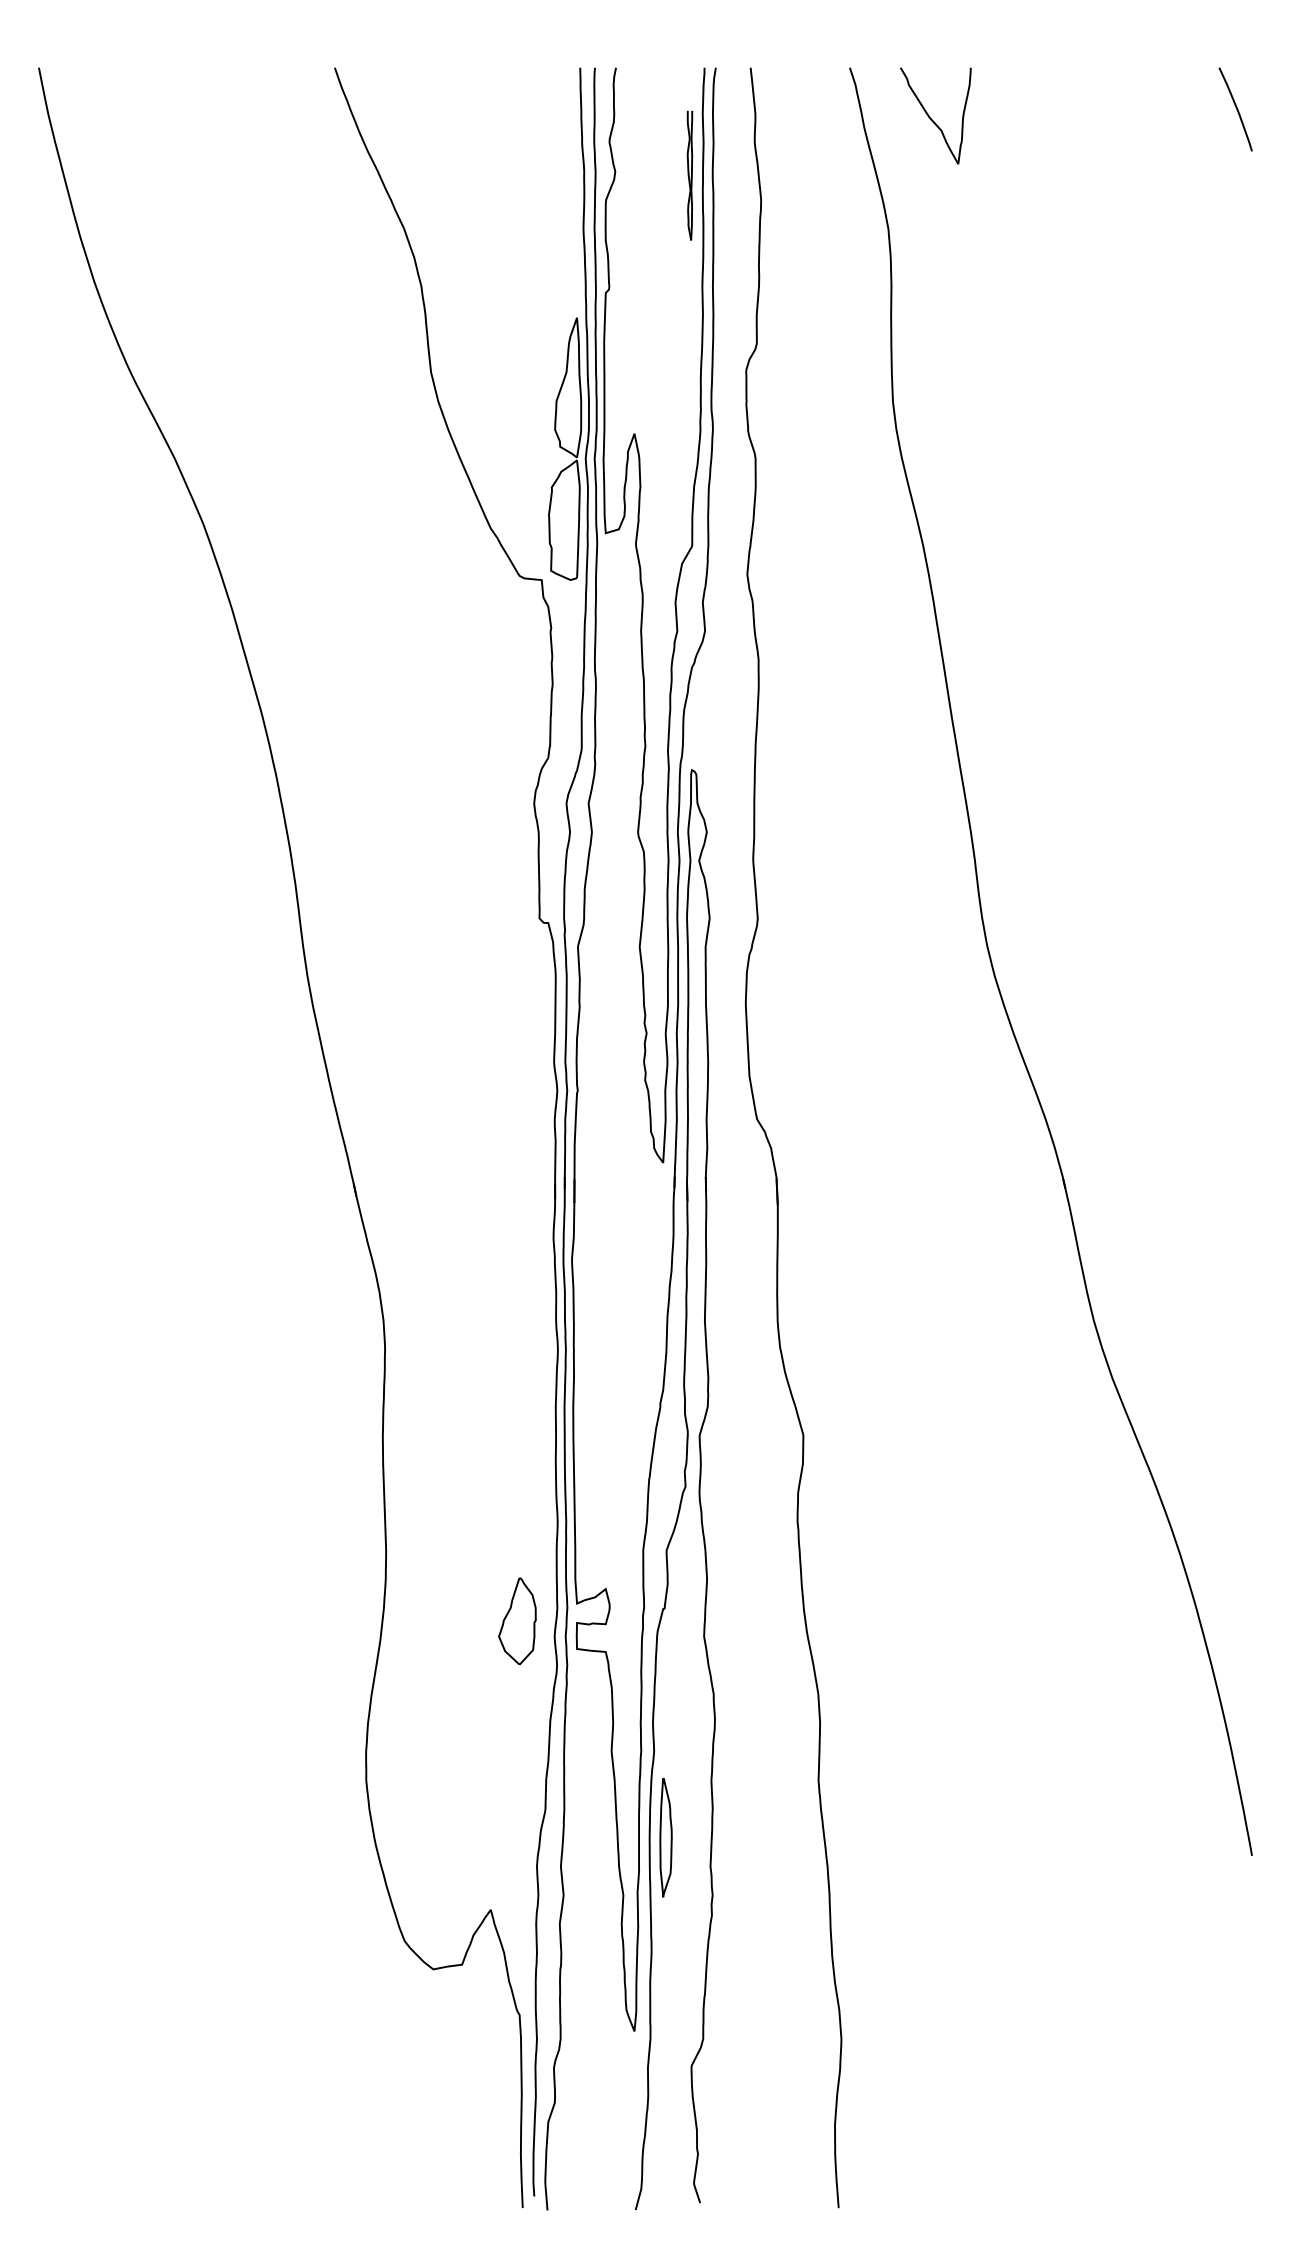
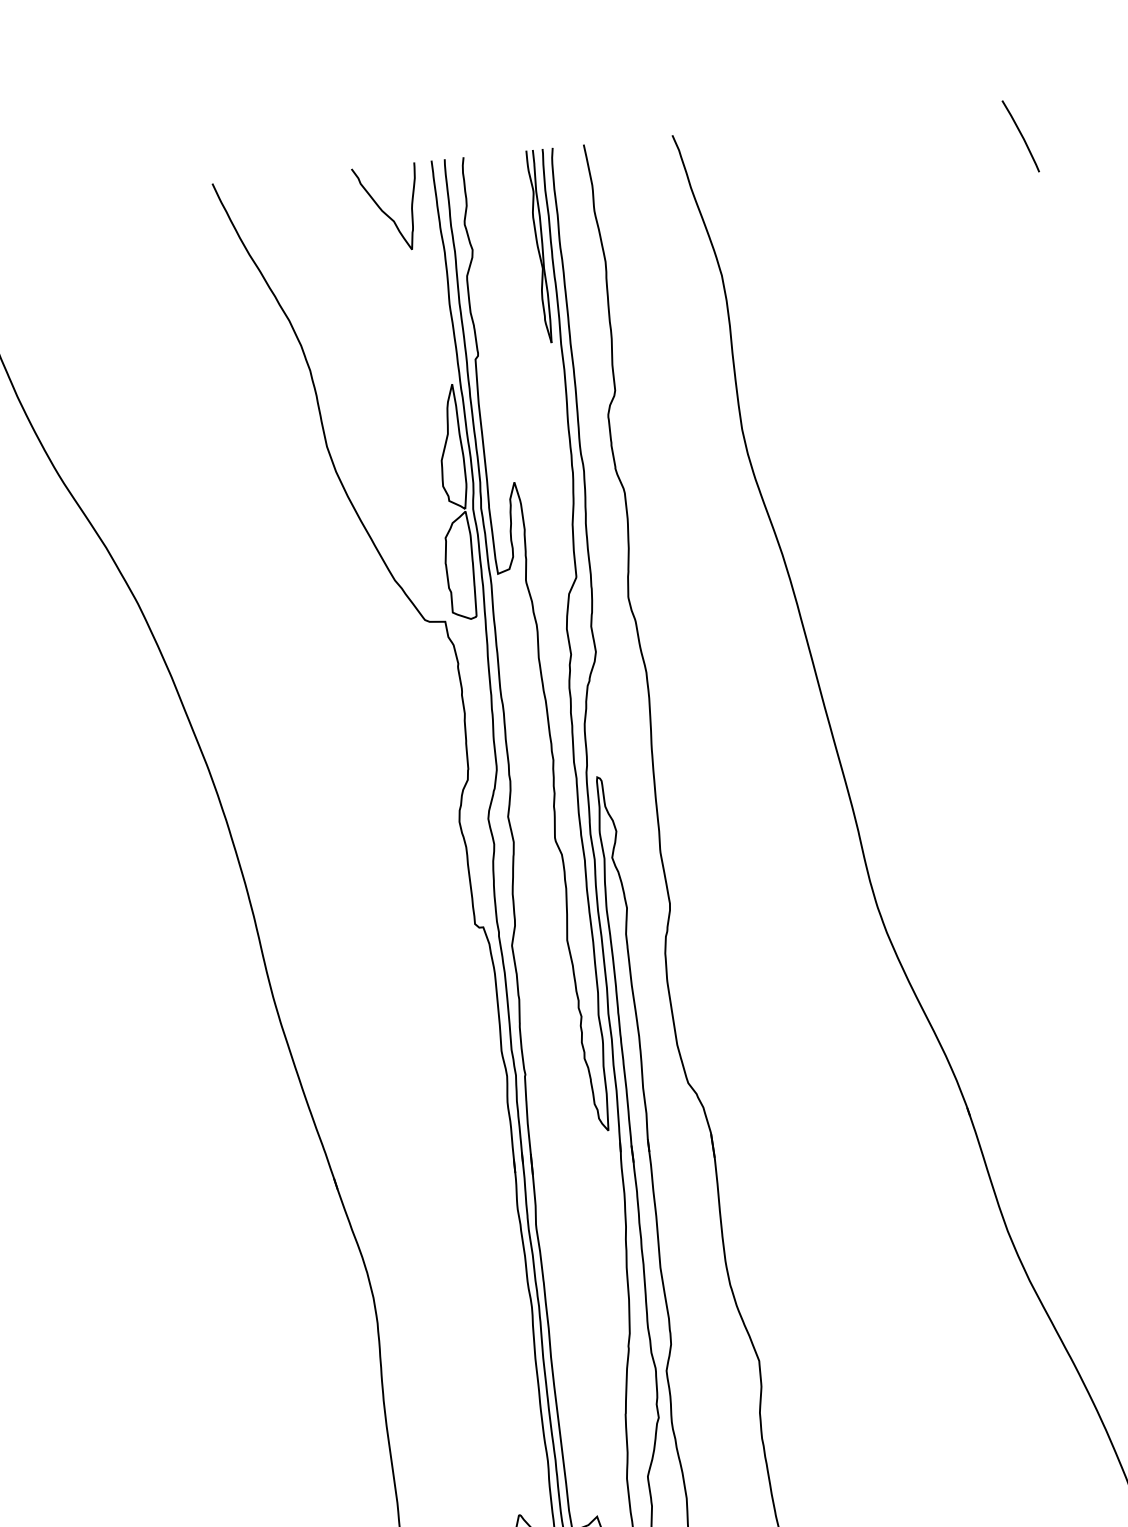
curve: (931, 118) -> (383, 211), moved
part: (689, 175) -> (539, 246), size x1.67

